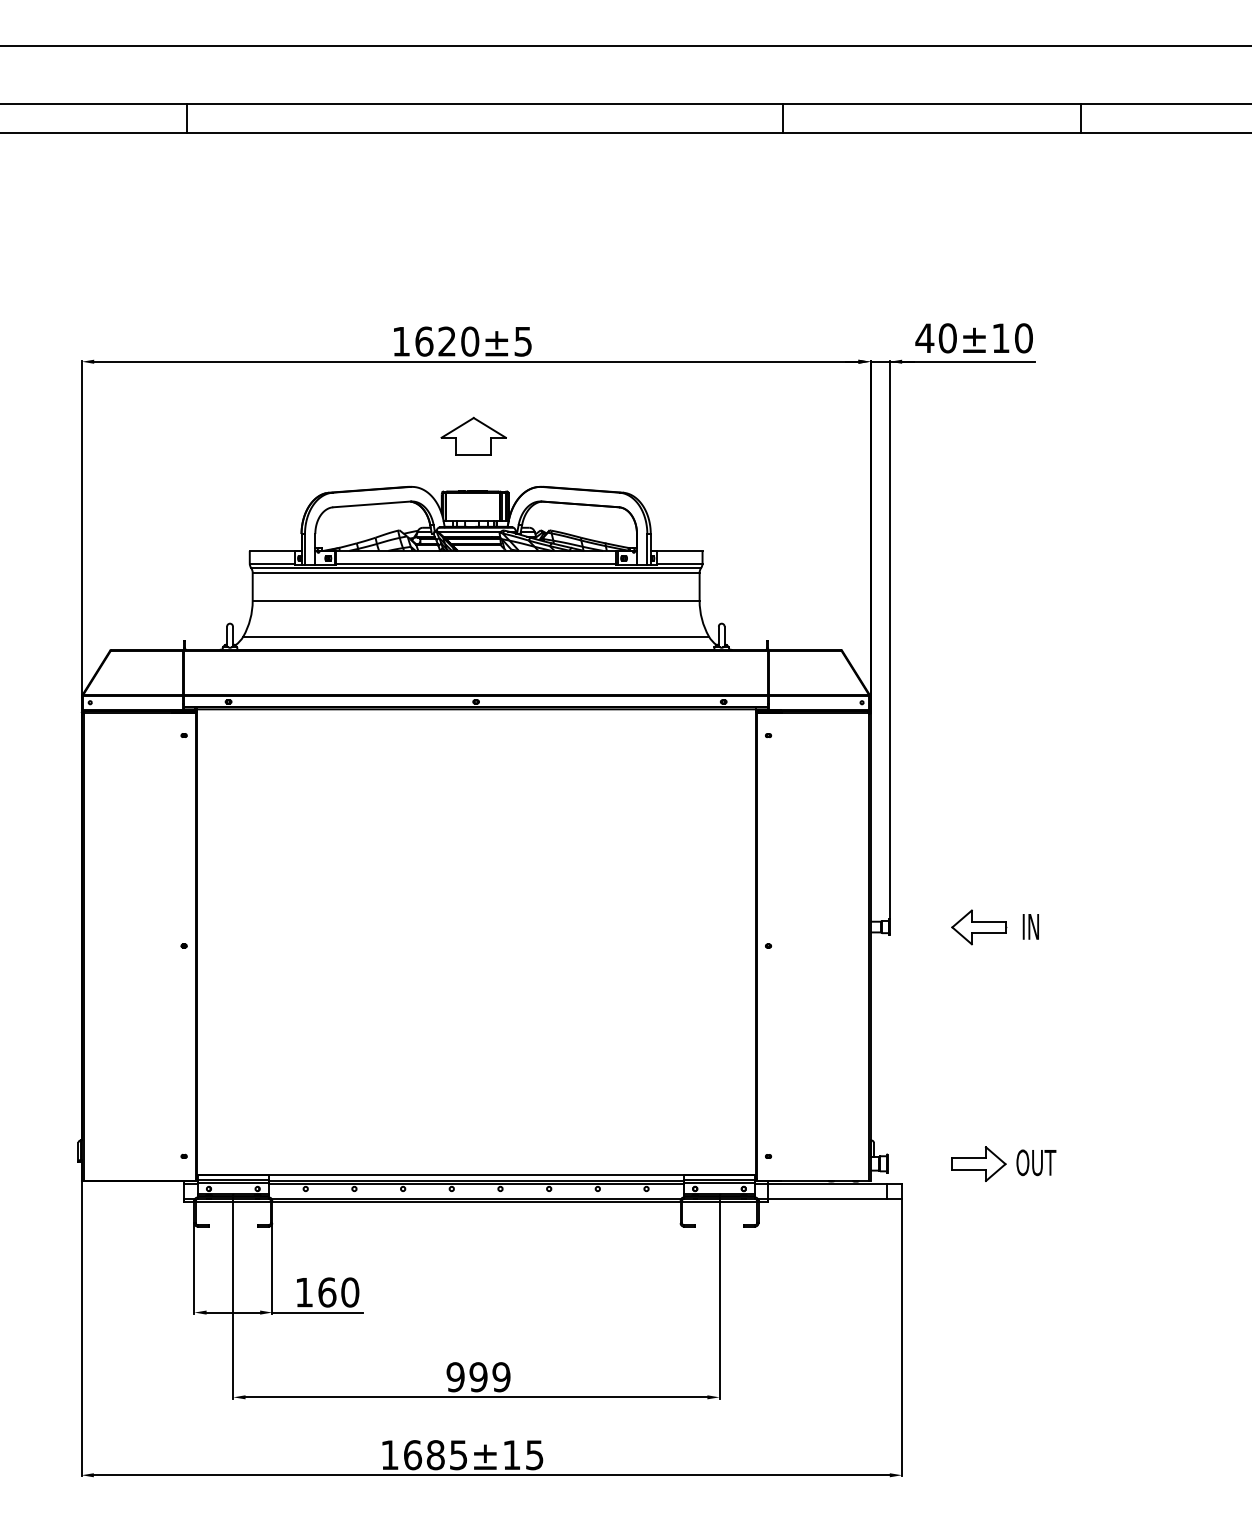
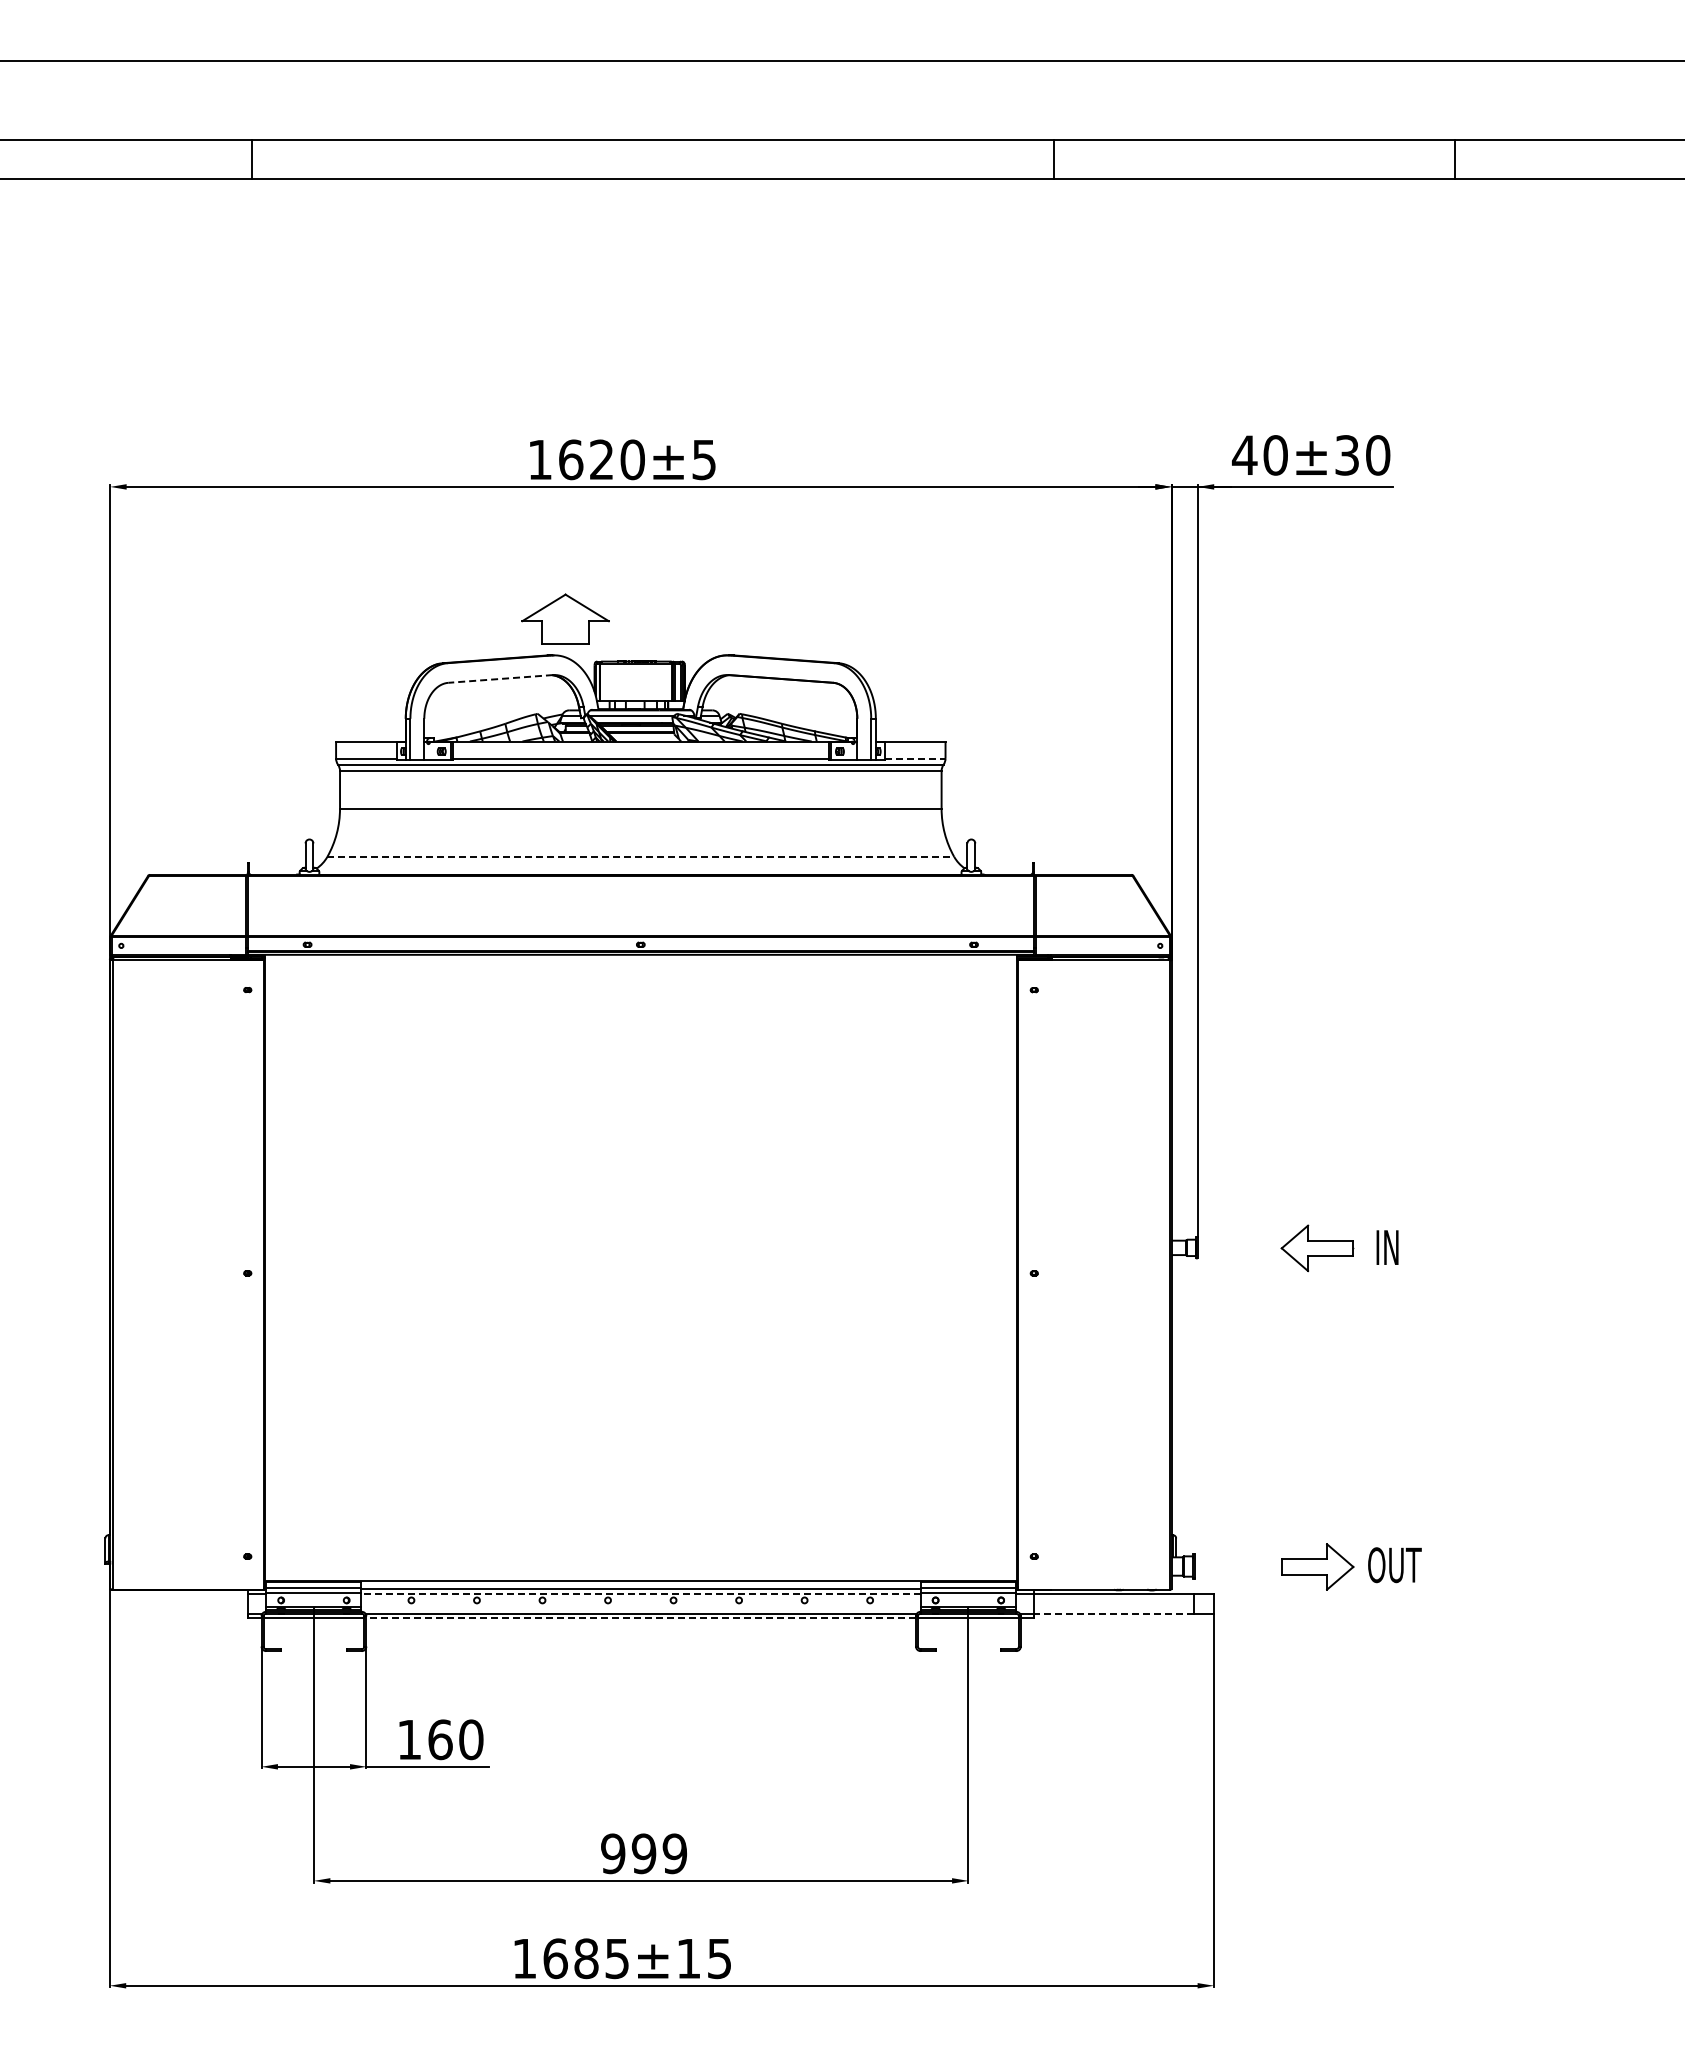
text: (1000, 338) -> (1346, 455), 40±10 -> 40±30
part: (473, 435) -> (565, 618), moved
line: (371, 504) -> (500, 678), solid -> dashed
line: (680, 563) -> (915, 758), solid -> dashed
line: (476, 636) -> (641, 856), solid -> dashed
line: (476, 1183) -> (641, 1593), solid -> dashed
line: (827, 1198) -> (1113, 1613), solid -> dashed
line: (476, 1202) -> (641, 1618), solid -> dashed

